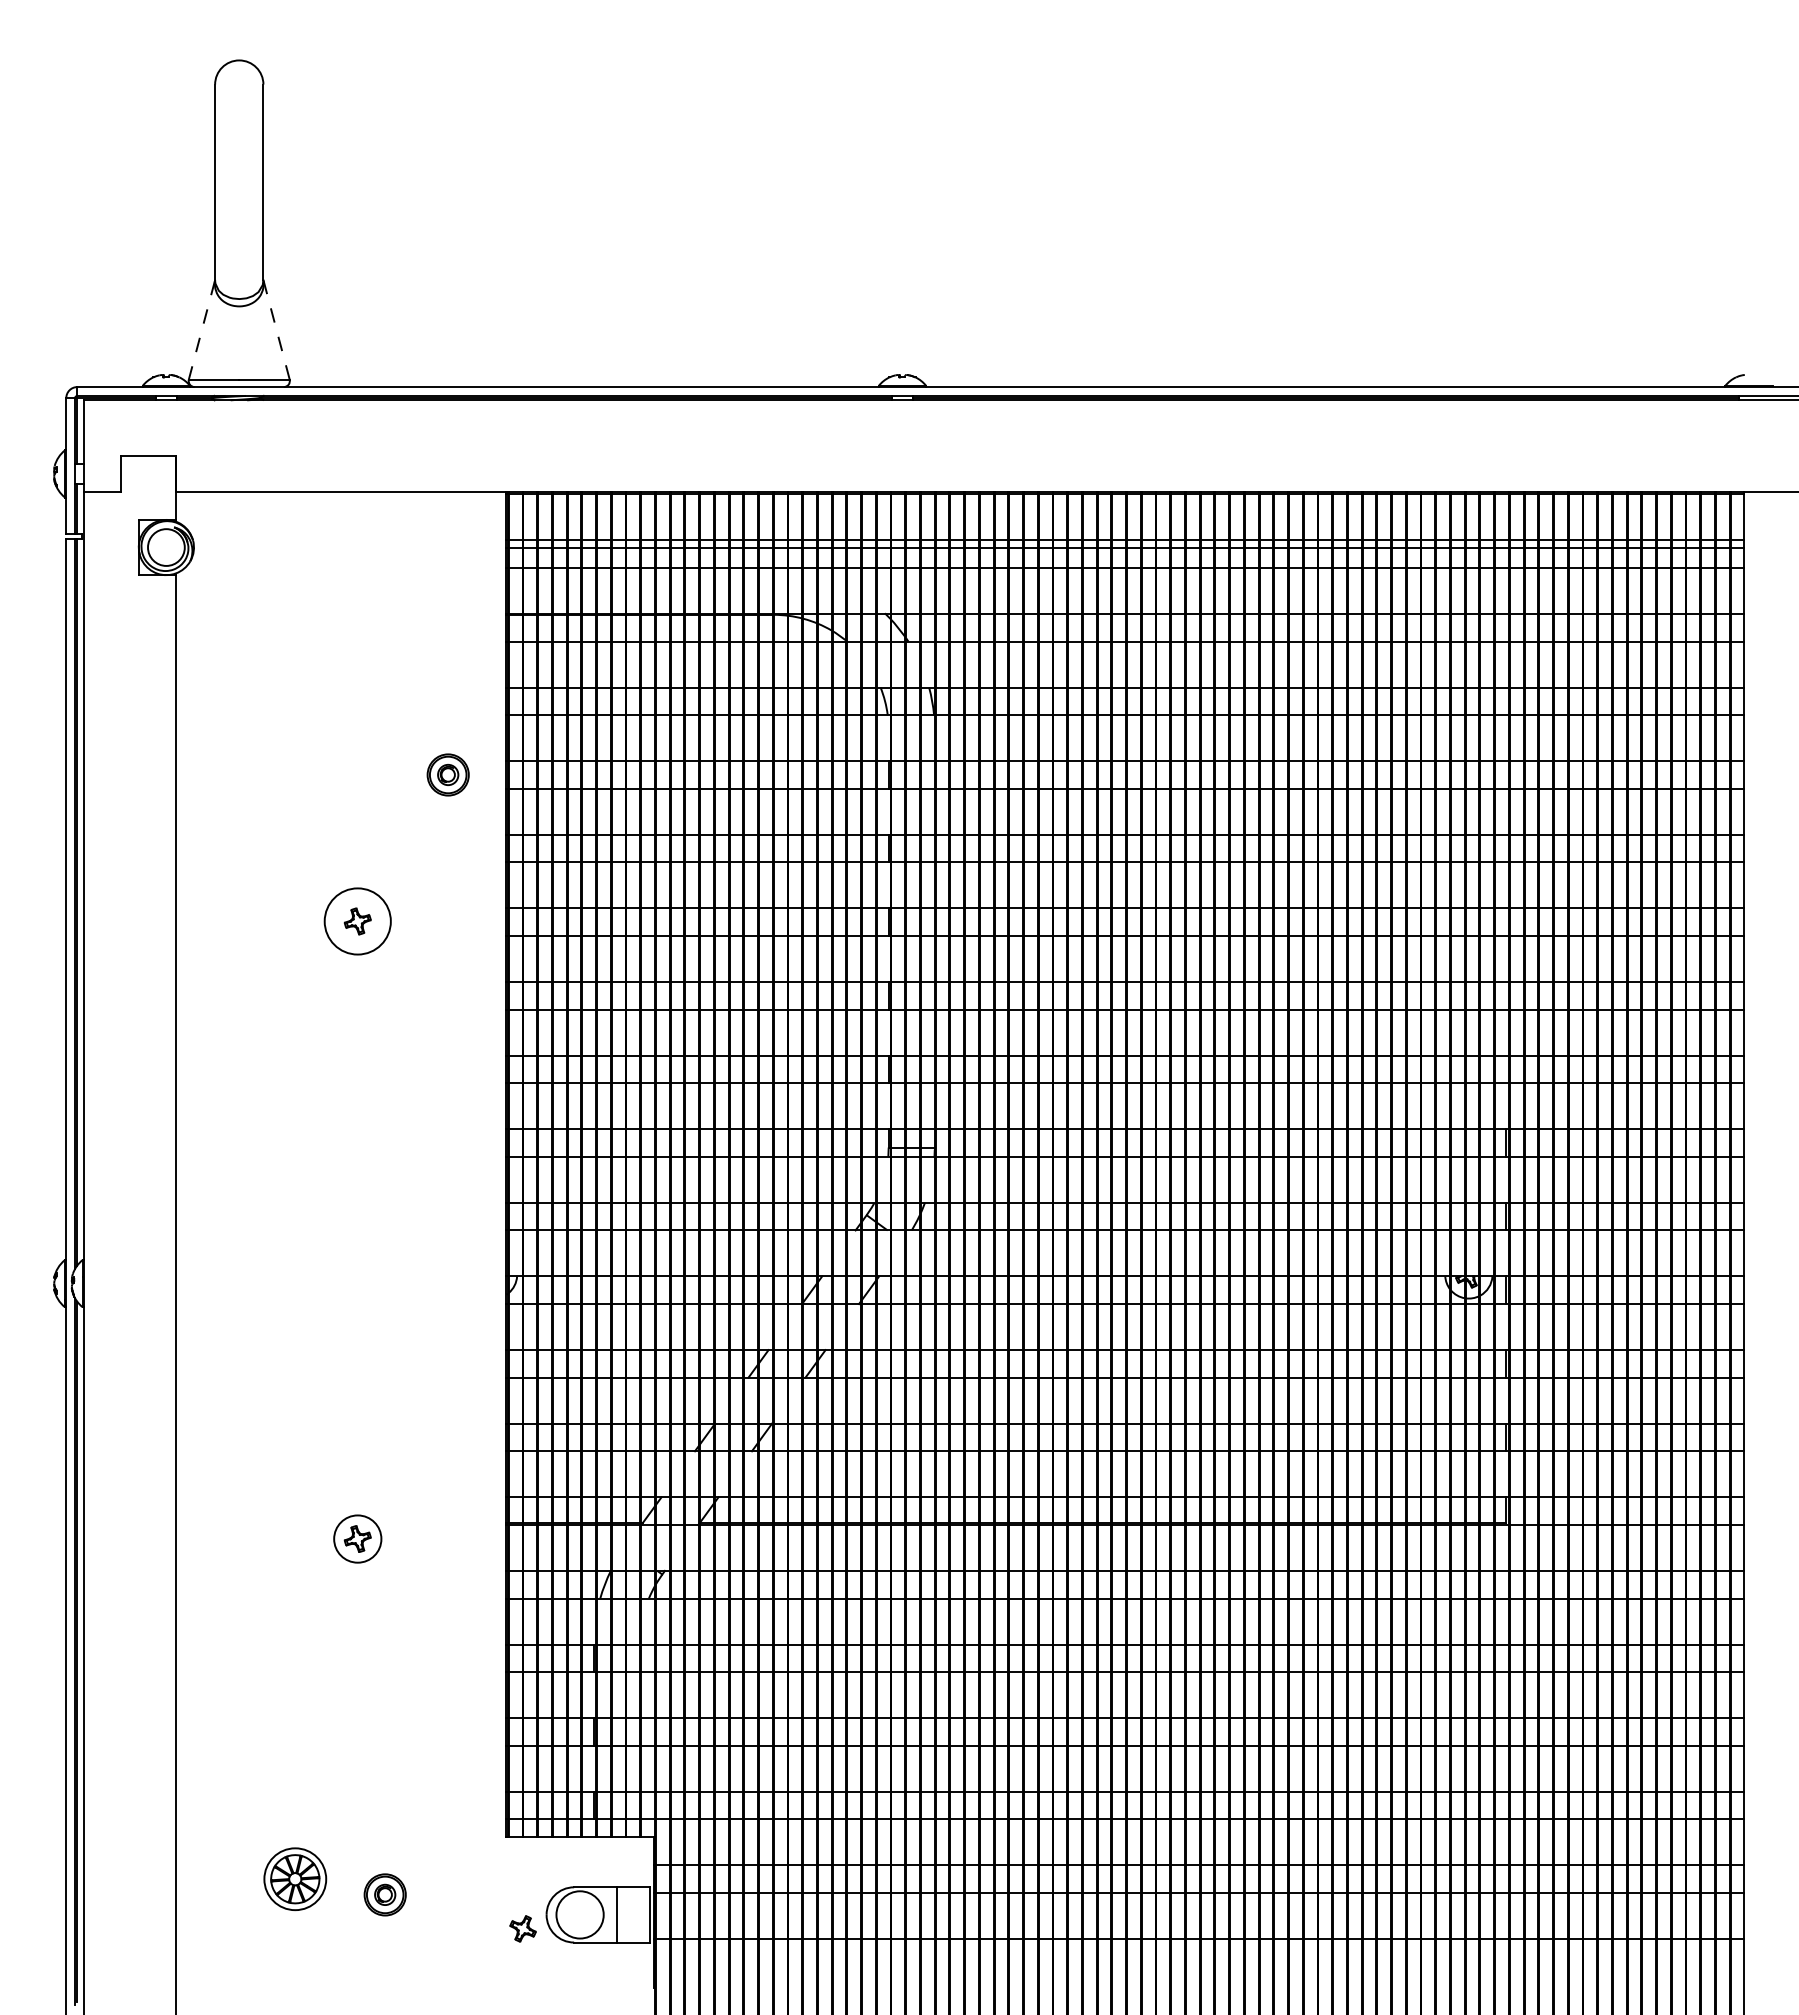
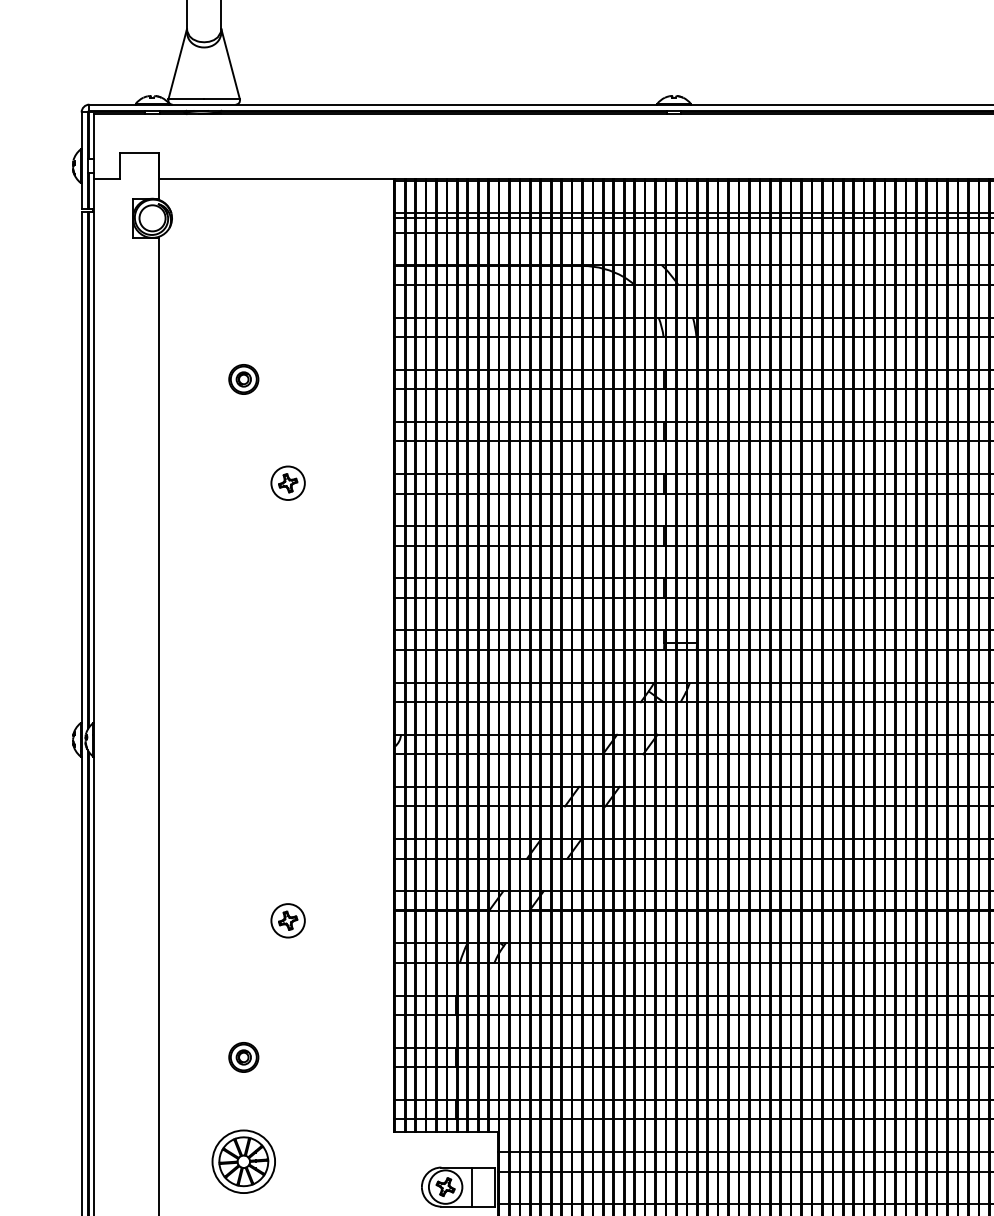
line: (276, 329) -> (230, 63), dashed -> solid
line: (201, 330) -> (177, 64), dashed -> solid
part: (447, 774) -> (243, 379), moved
circle: (357, 921) -> (287, 483), size x0.71
part: (295, 1879) -> (244, 1162), size x1.43
part: (384, 1894) -> (243, 1057), moved
part: (522, 1928) -> (445, 1186), moved

